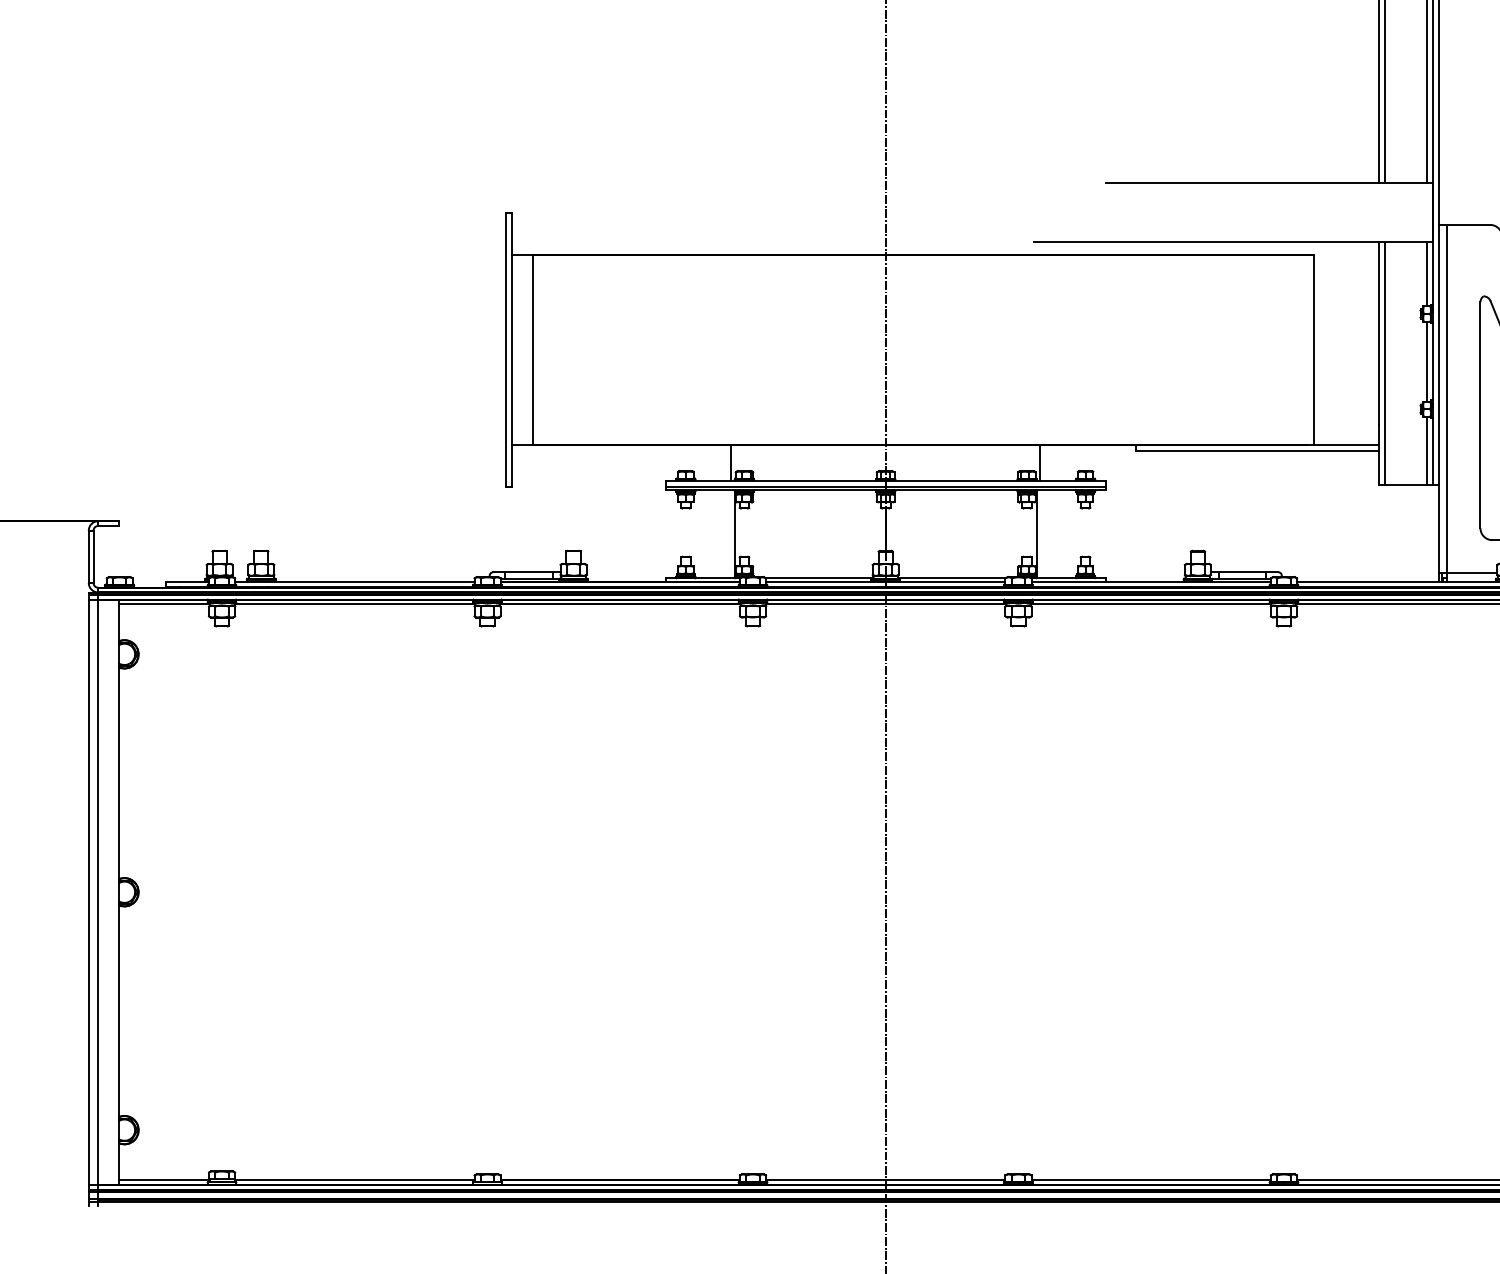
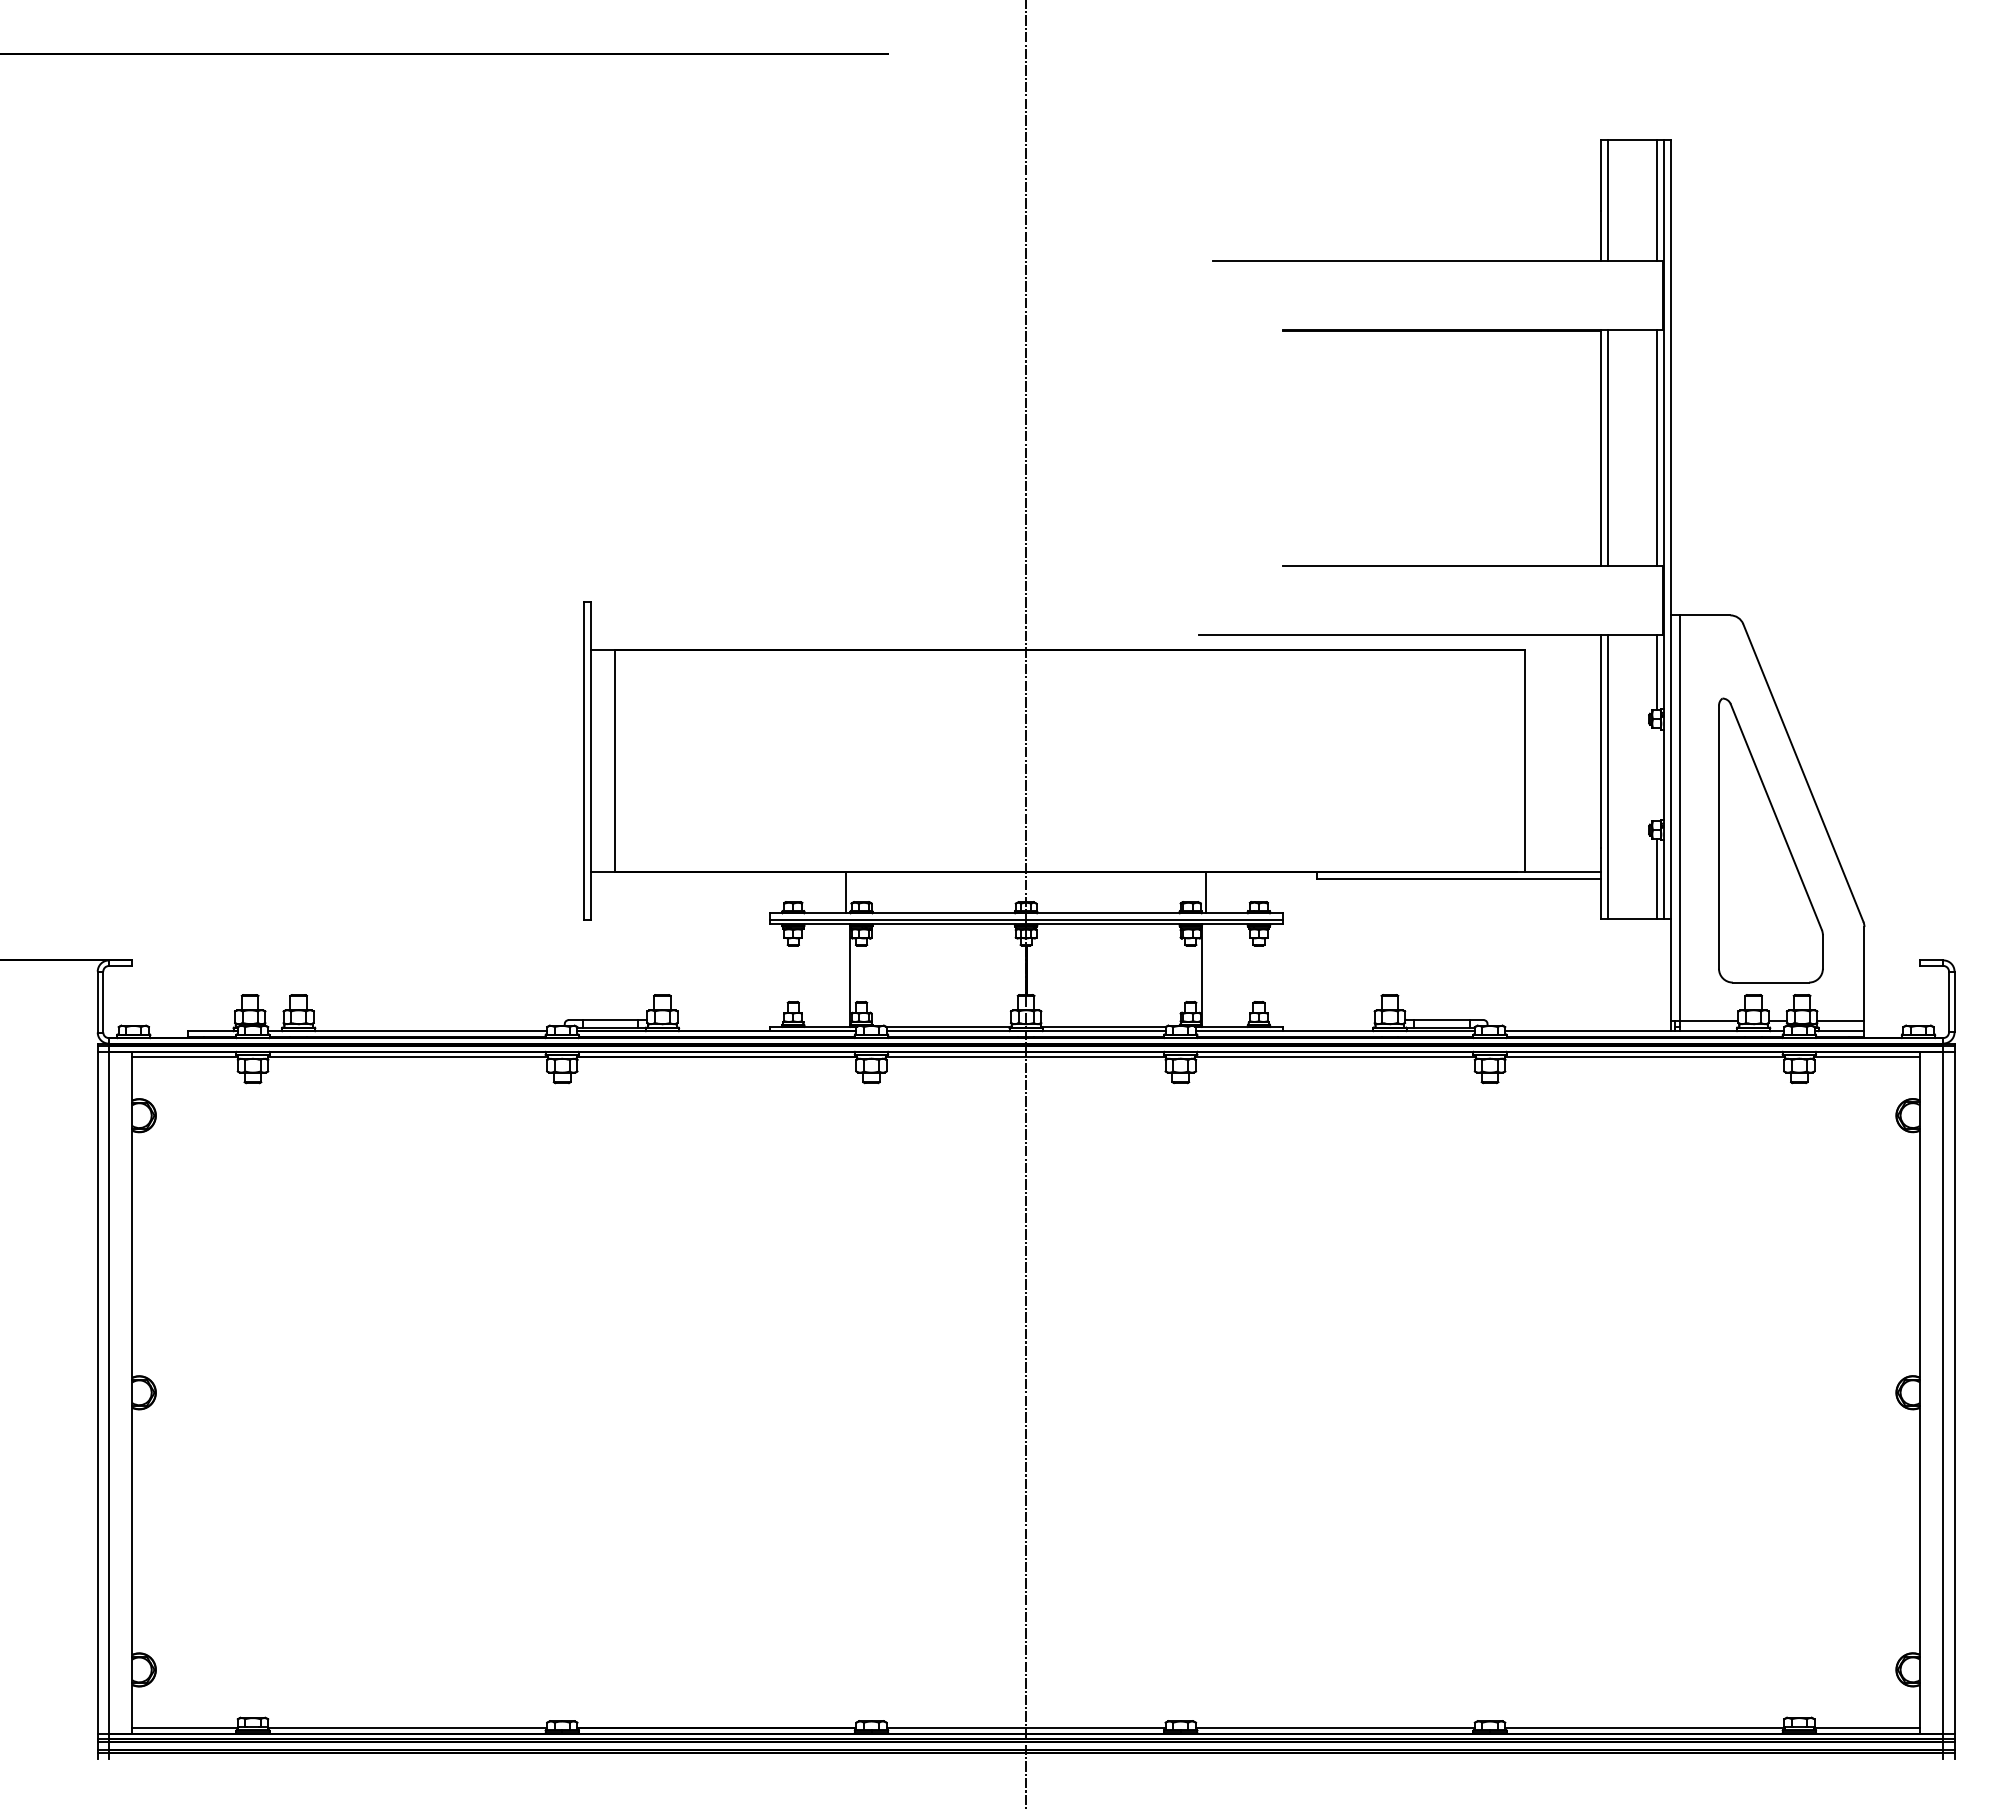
line: (1426, 361) -> (1656, 774), removed

